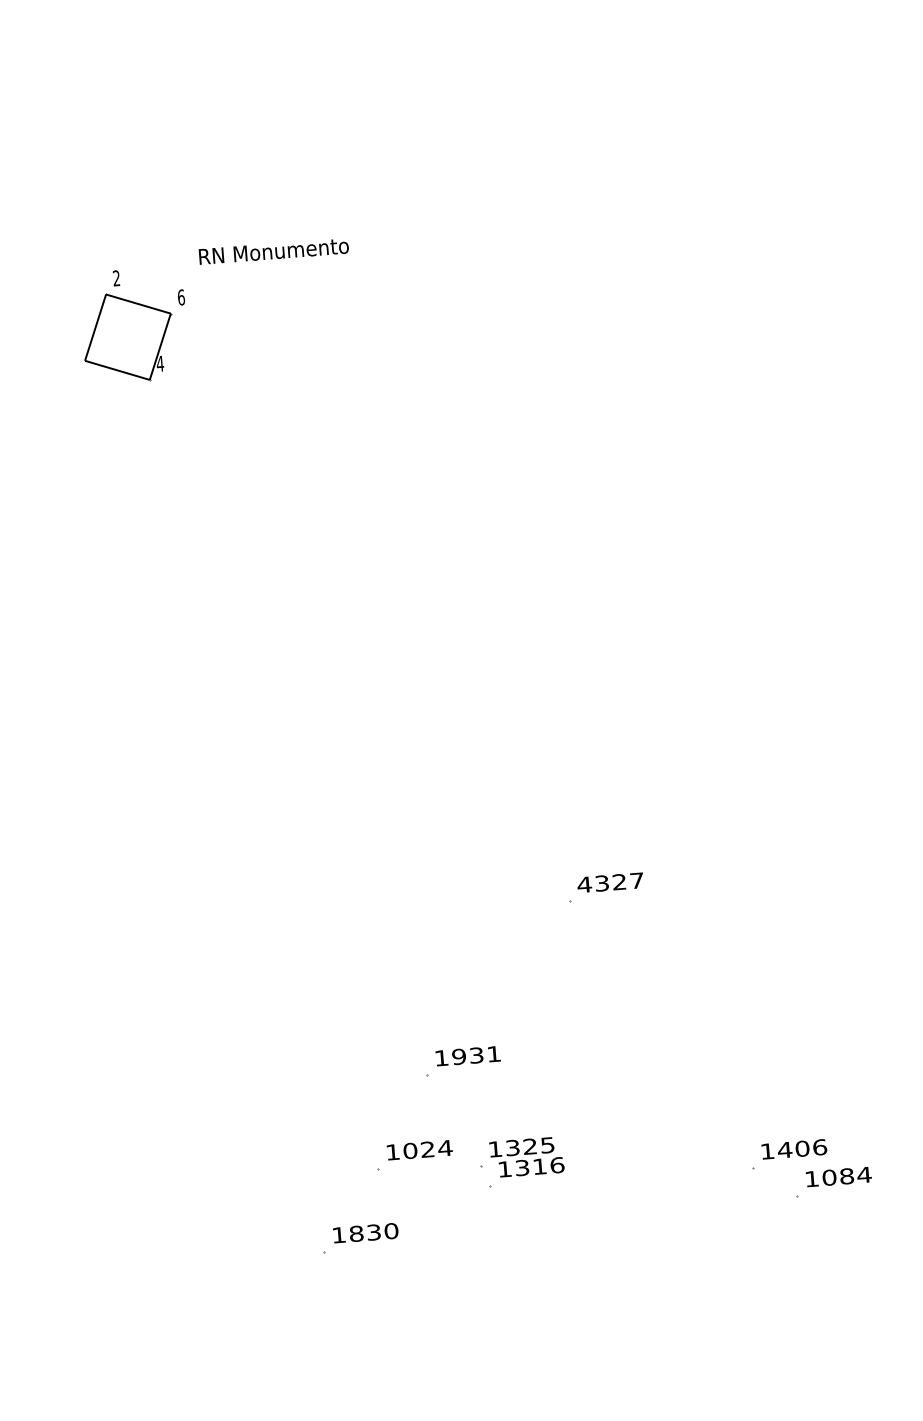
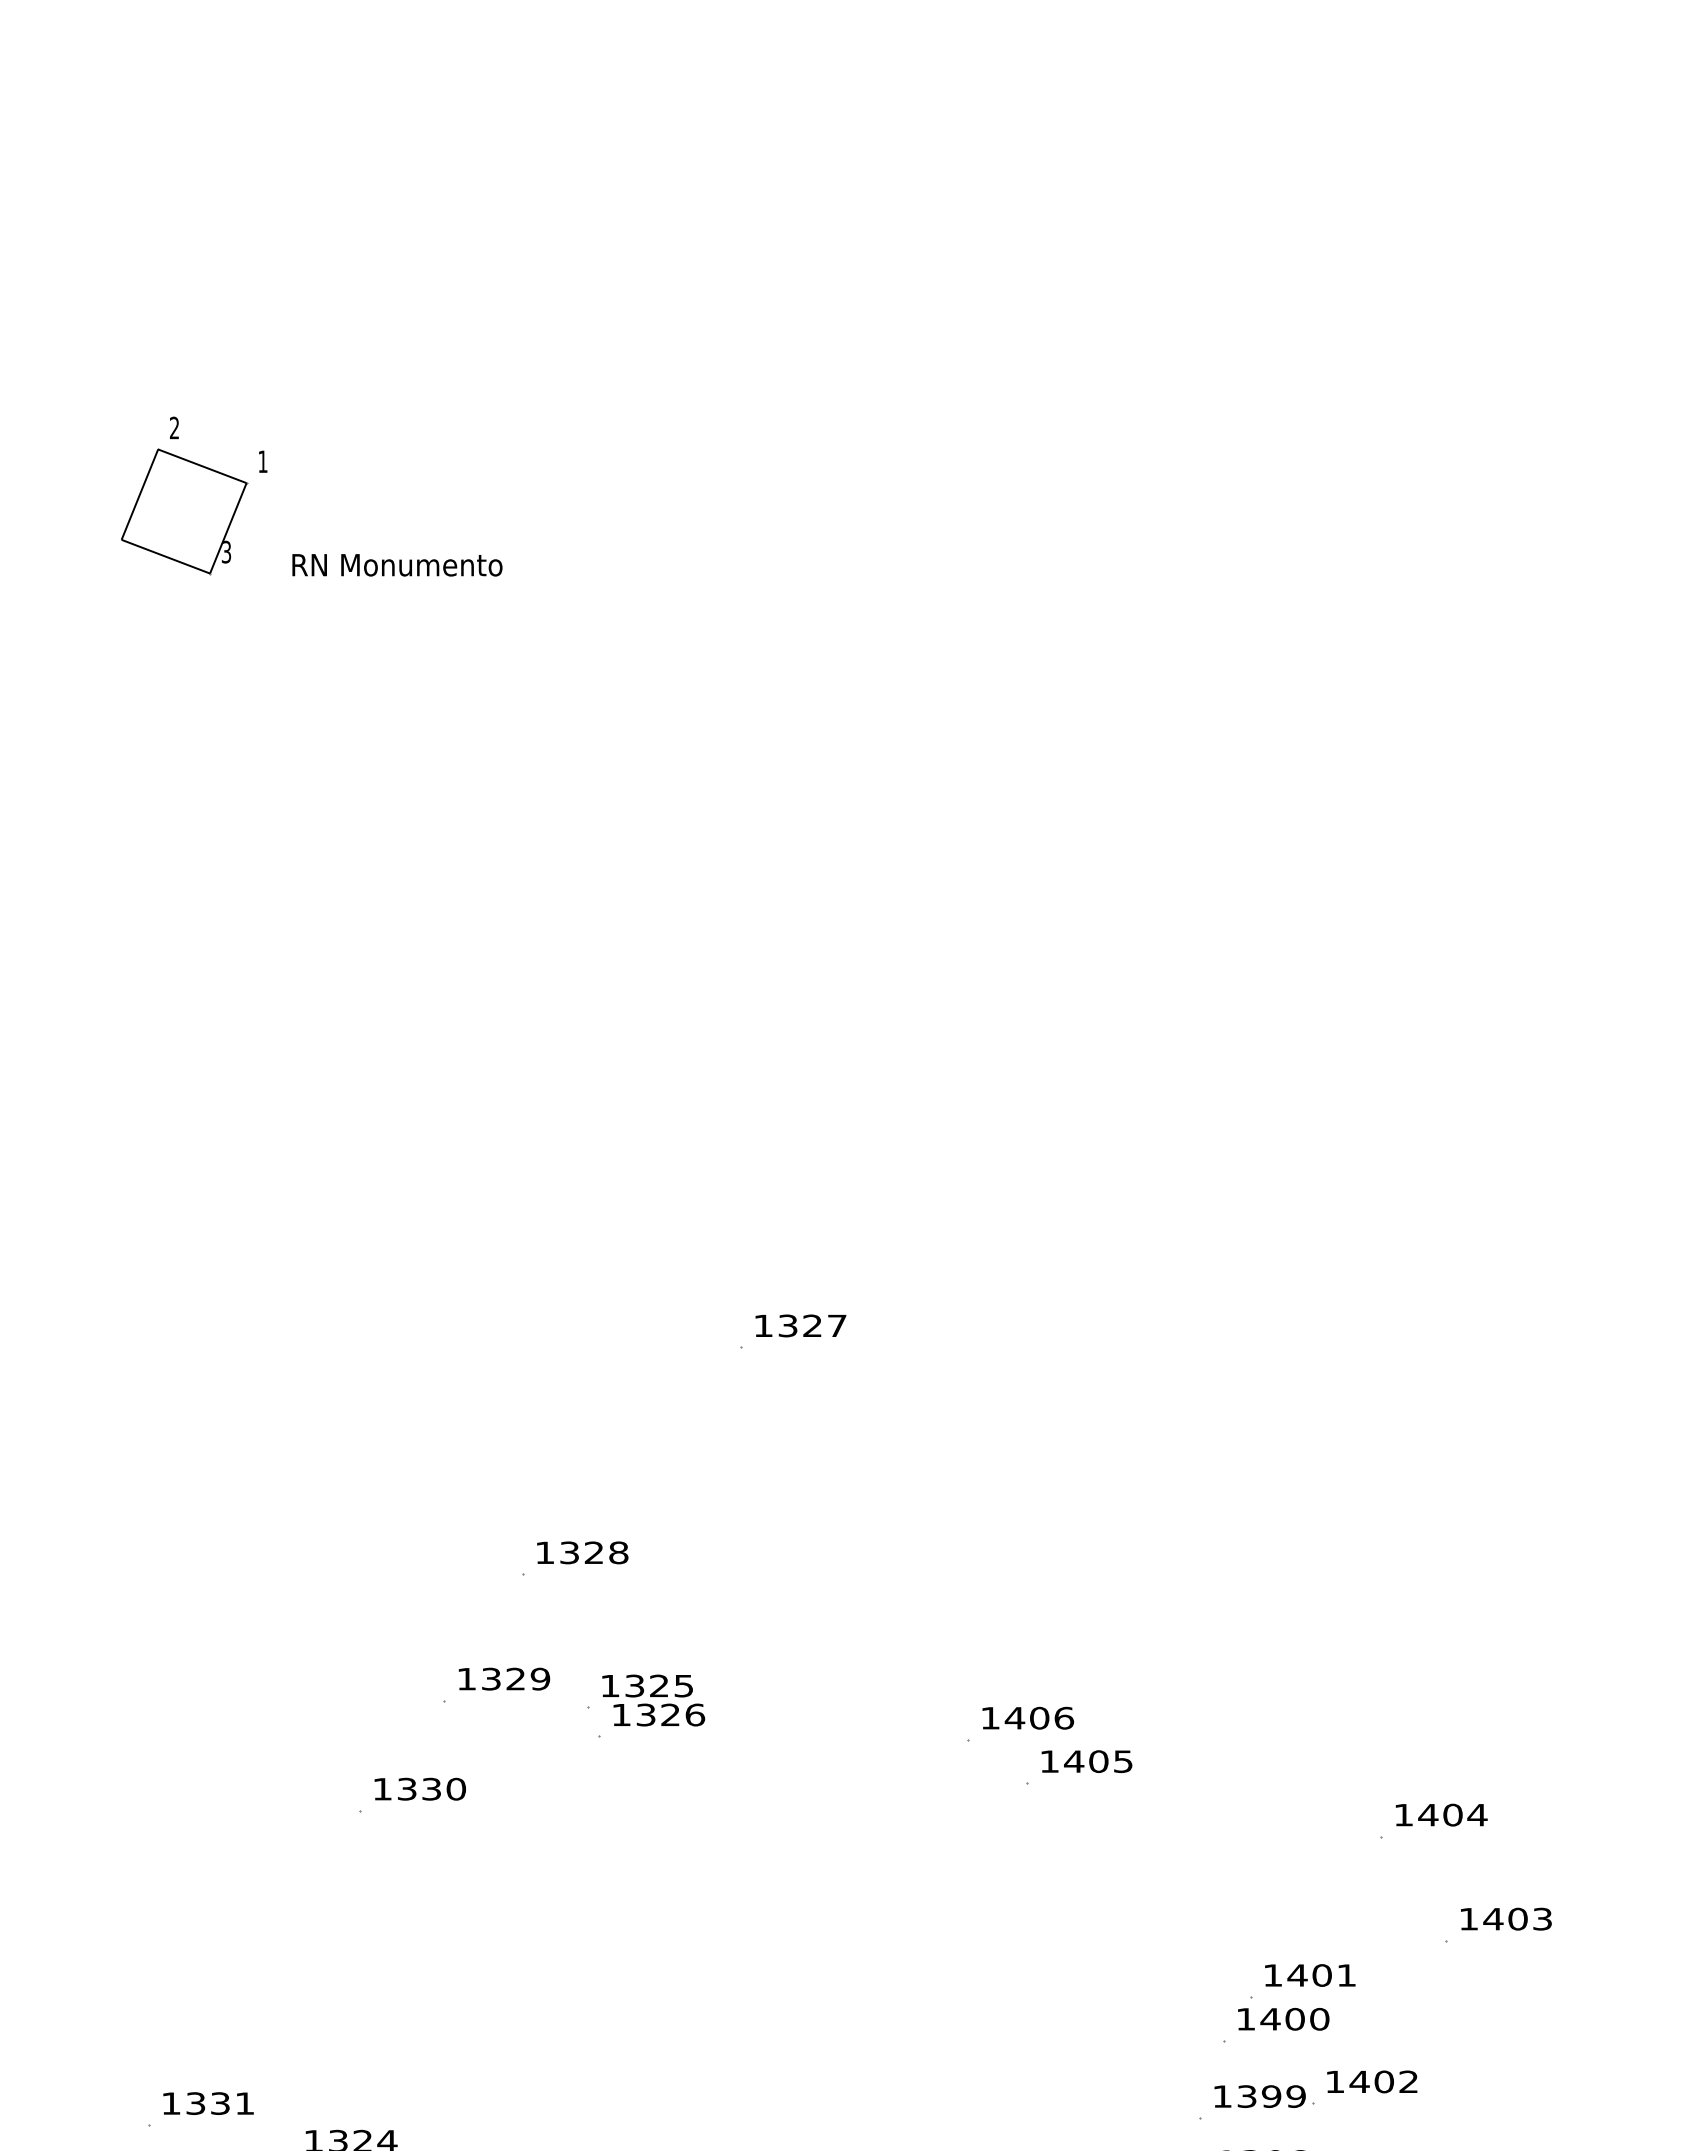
text: (274, 251) -> (397, 565), moved
text: (180, 297) -> (262, 461), 6 -> 1
text: (160, 363) -> (226, 551), 4 -> 3
text: (584, 884) -> (763, 1325), 4327 -> 1327
text: (476, 1055) -> (594, 1552), 1931 -> 1328
text: (427, 1149) -> (515, 1678), 1024 -> 1329
text: (539, 1166) -> (670, 1714), 1316 -> 1326
text: (846, 1176) -> (1098, 1761), 1084 -> 1405
text: (356, 1233) -> (406, 1788), 1830 -> 1330

